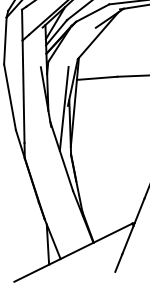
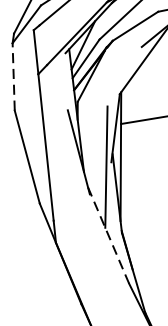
line: (5, 40) -> (13, 76), solid -> dashed
line: (61, 155) -> (108, 234), solid -> dashed

